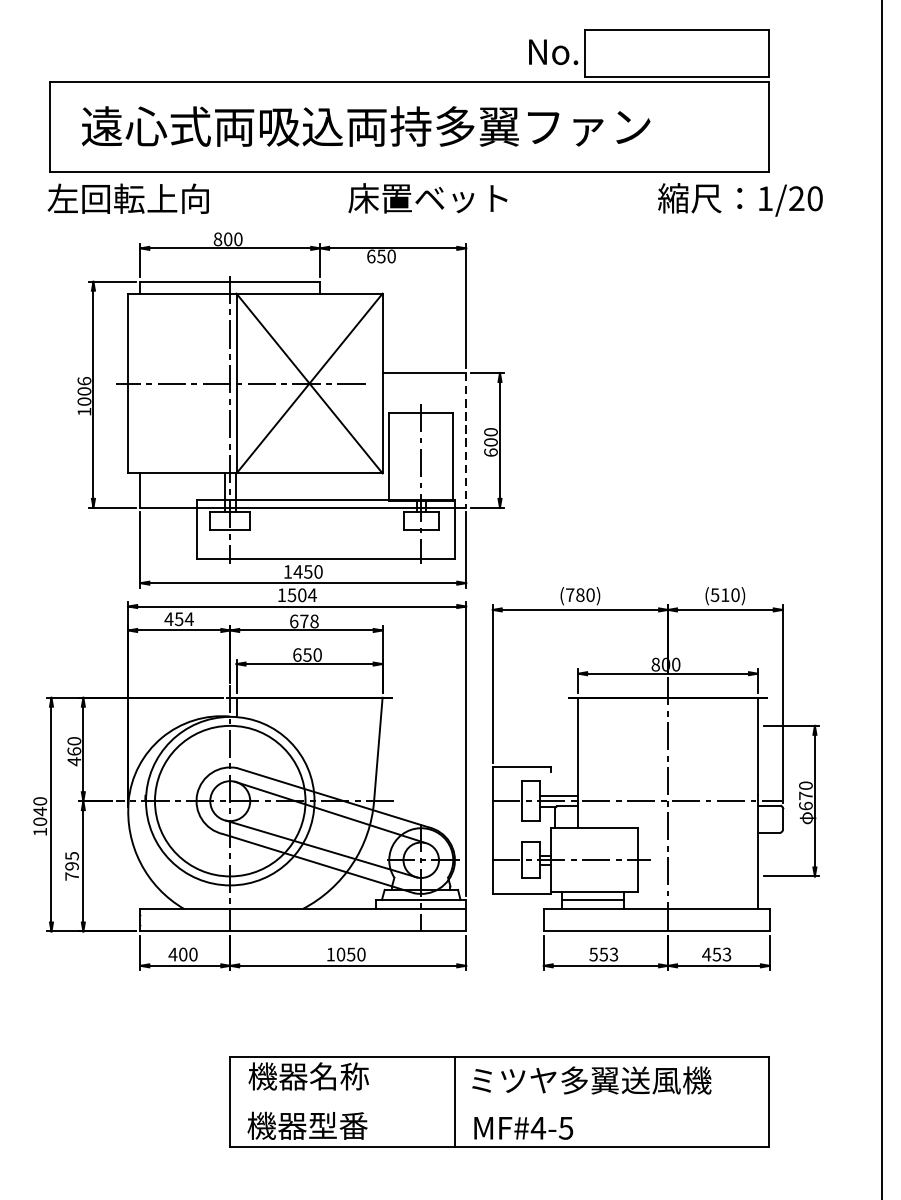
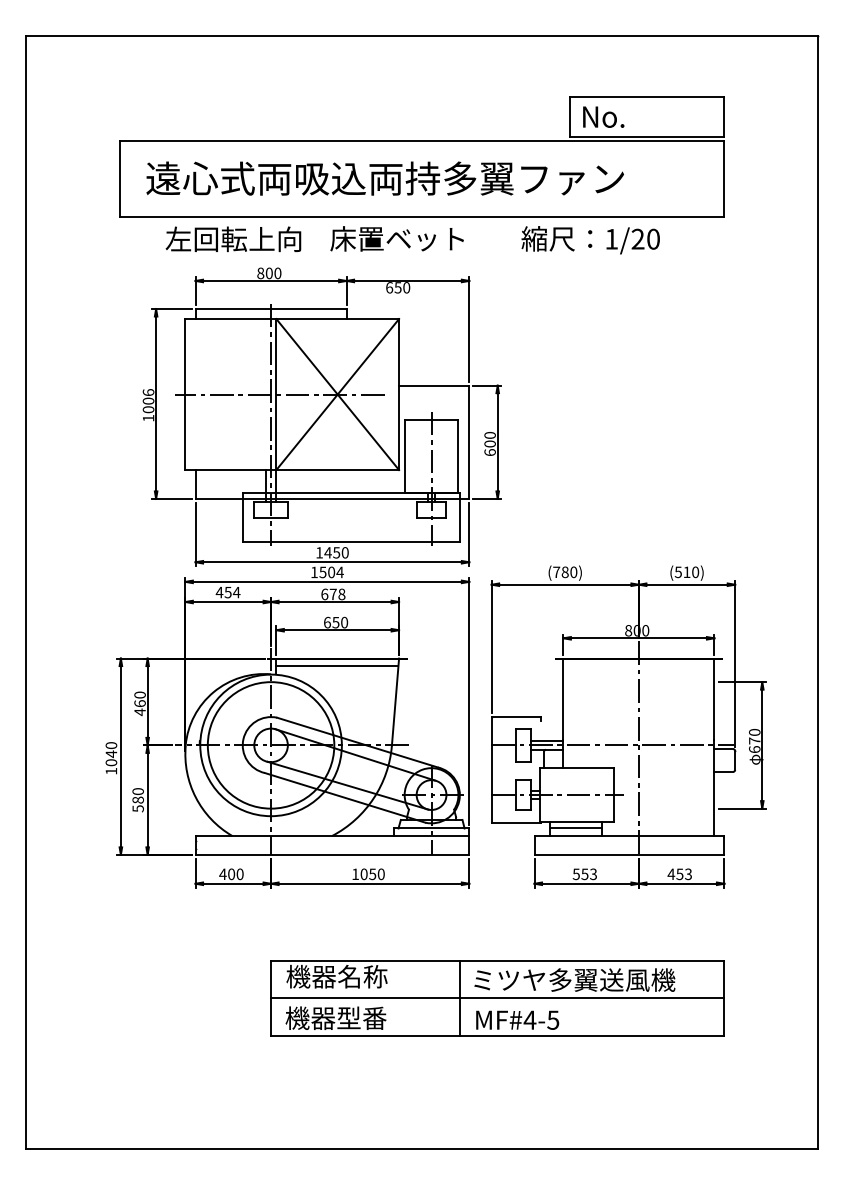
text: (553, 51) -> (603, 116), moved
text: (427, 197) -> (396, 238), moved
text: (128, 199) -> (233, 239), moved
text: (740, 200) -> (590, 240), moved
line: (466, 440) -> (469, 442), dashed -> solid
line: (309, 707) -> (337, 666), added
text: (71, 866) -> (137, 800), 795 -> 580
line: (499, 1102) -> (497, 998), added

